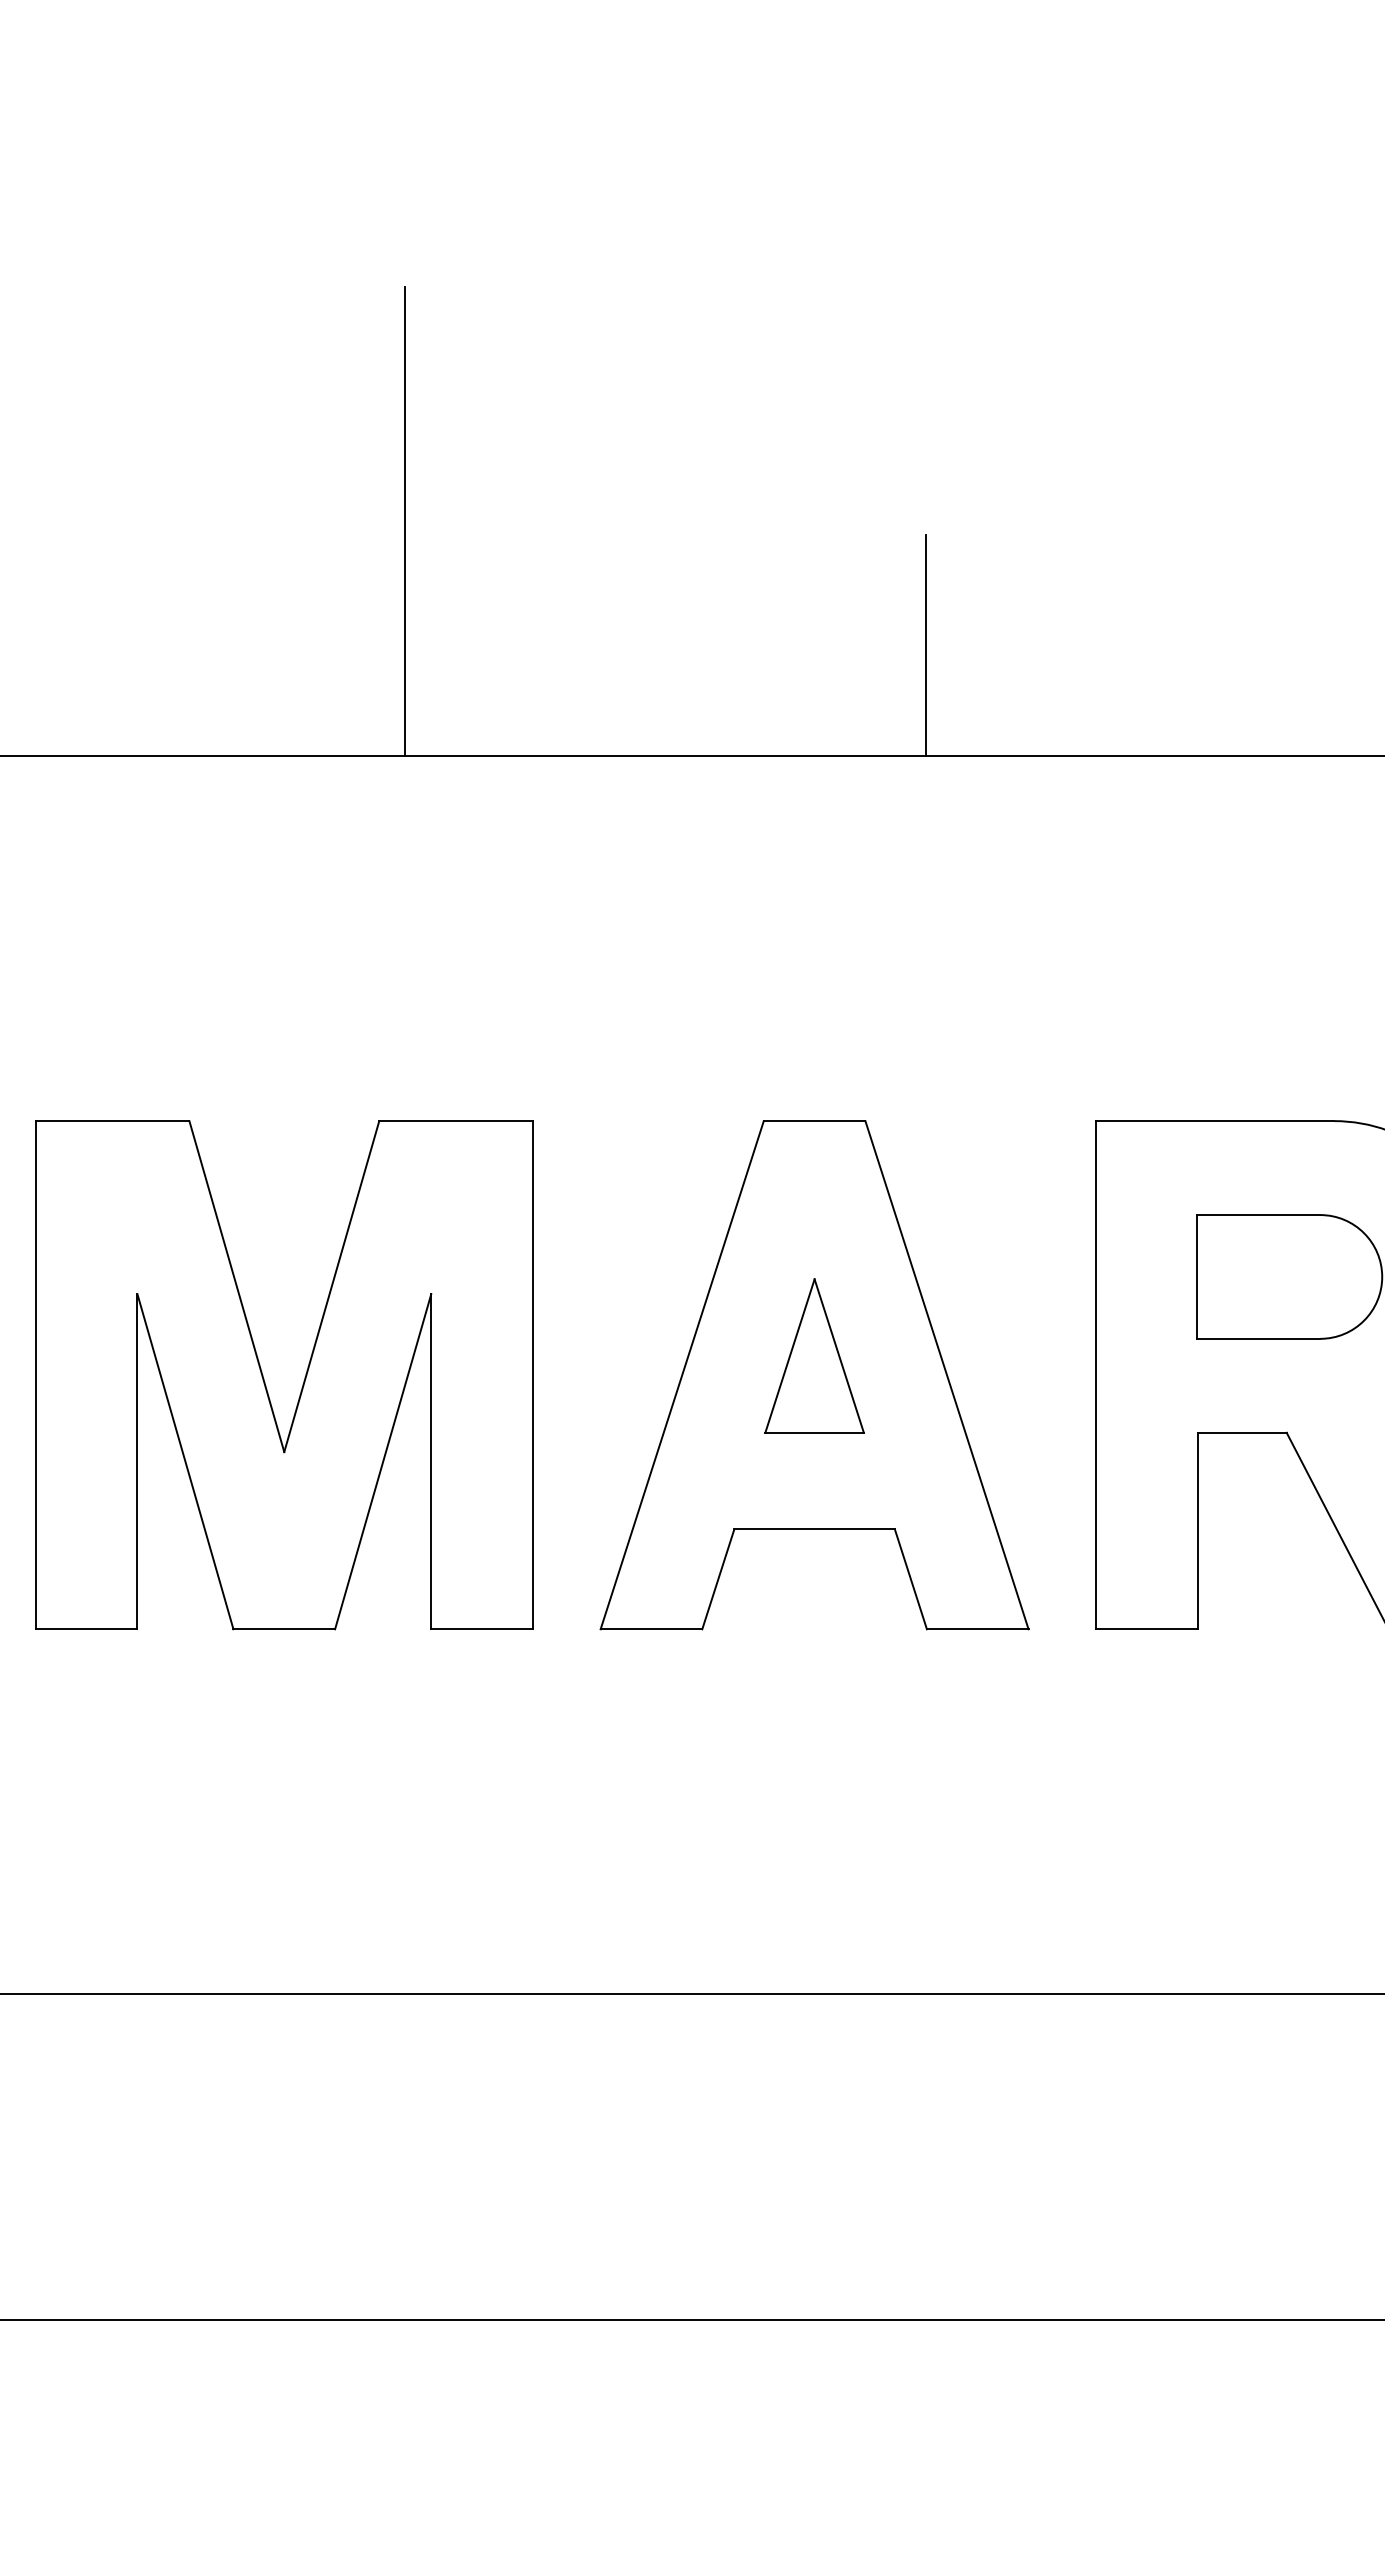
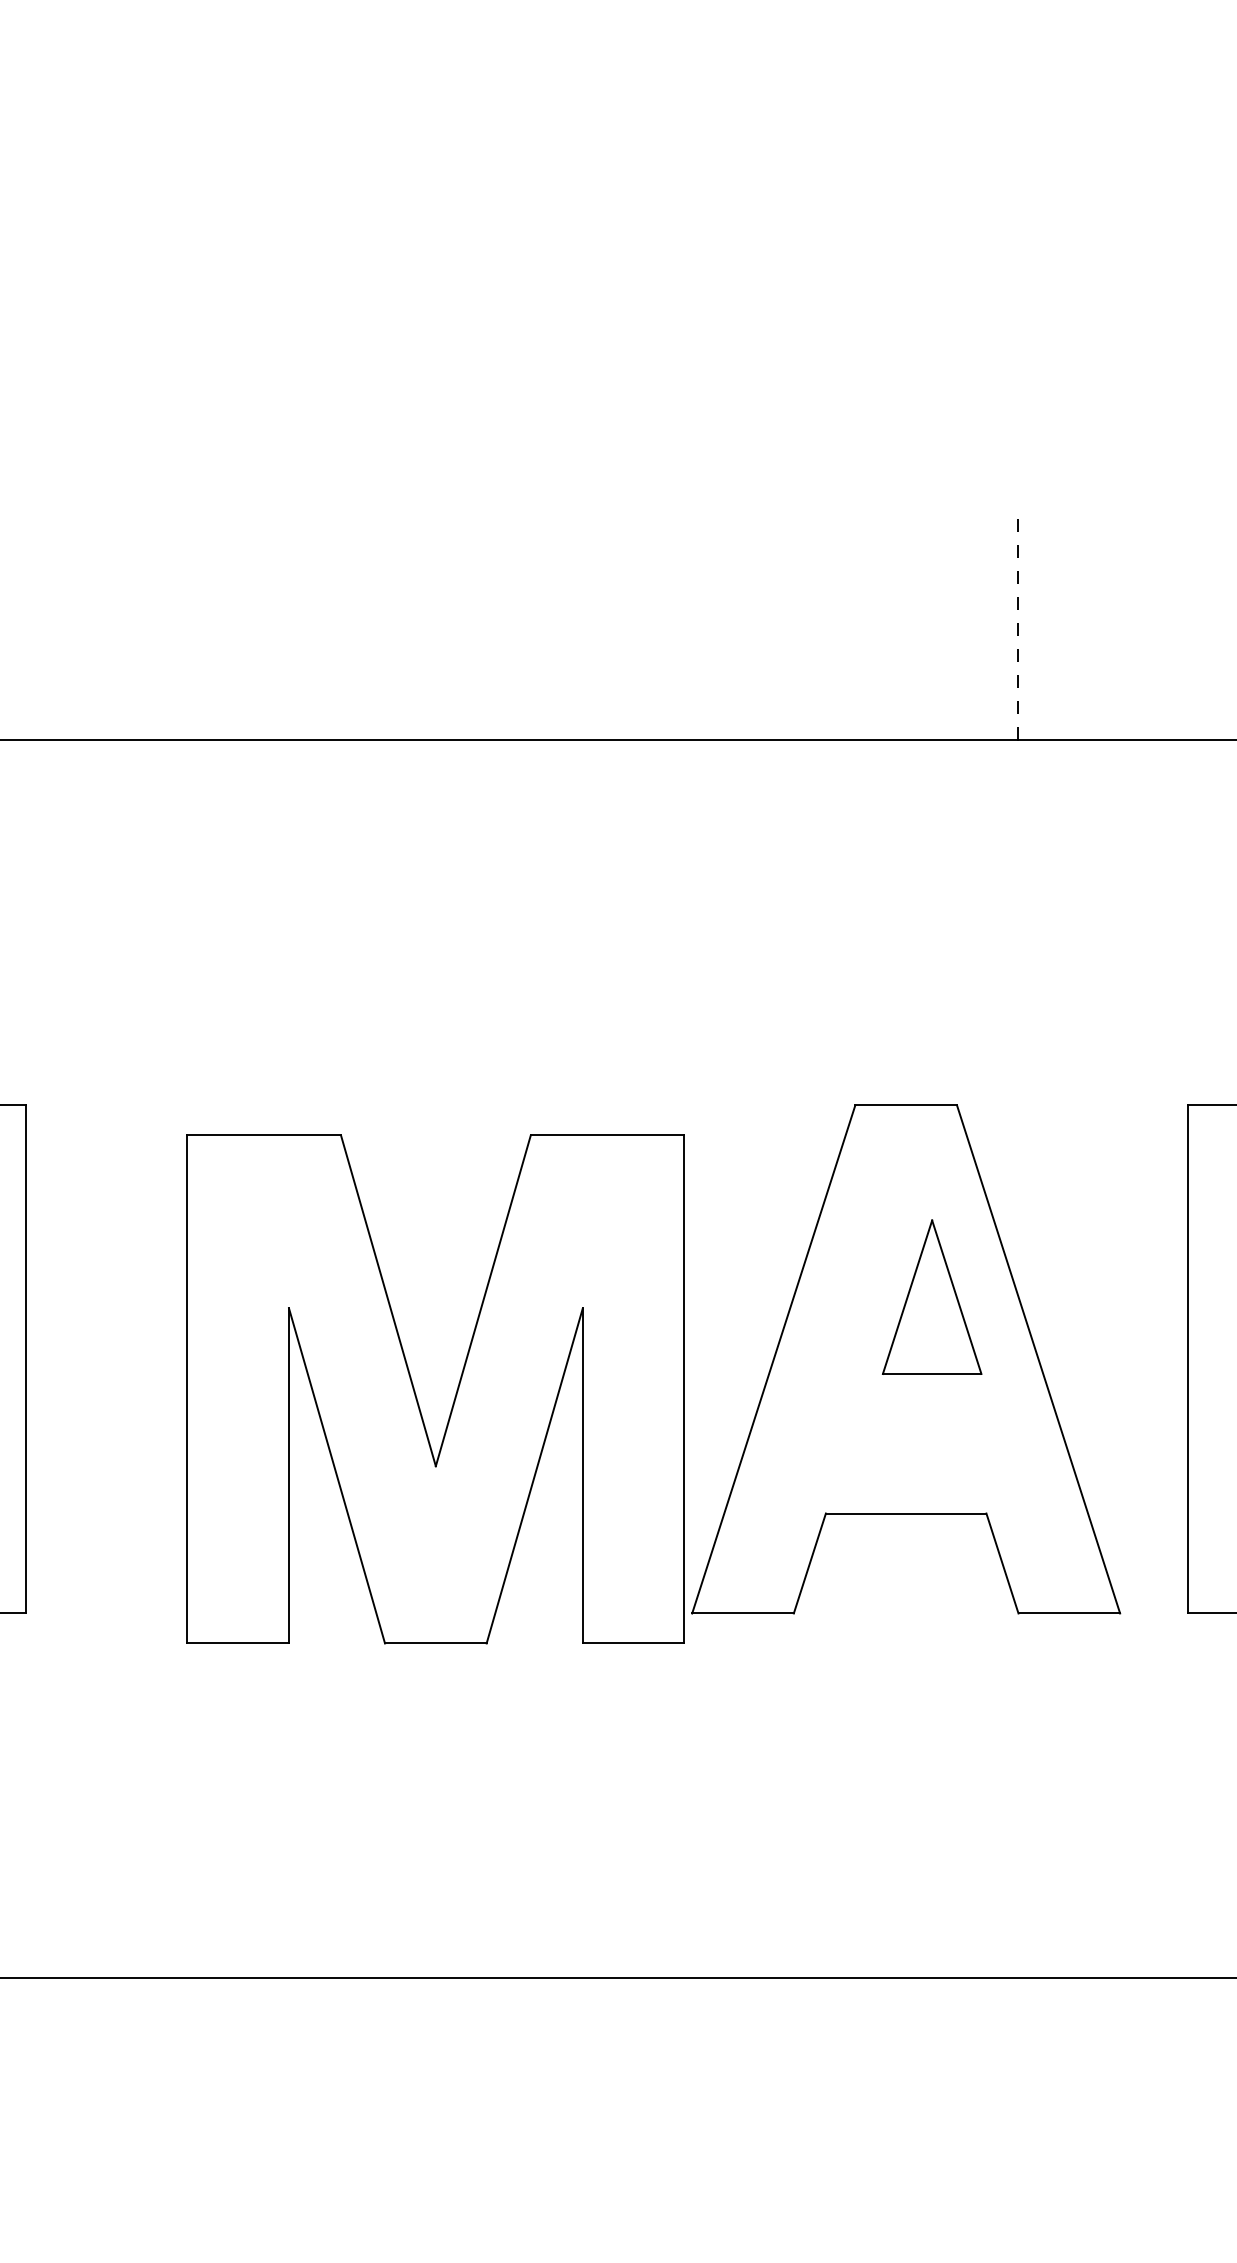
line: (405, 521) -> (497, 505), removed
line: (926, 645) -> (1018, 629), solid -> dashed
part: (814, 1355) -> (932, 1296), moved
part: (303, 1380) -> (455, 1394), moved

